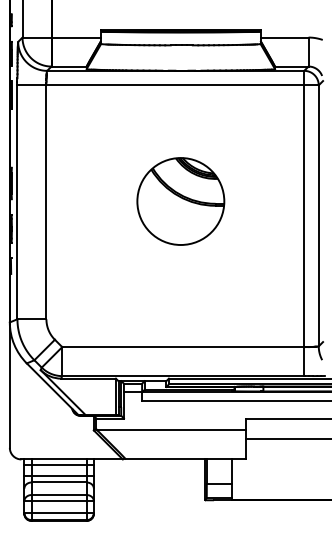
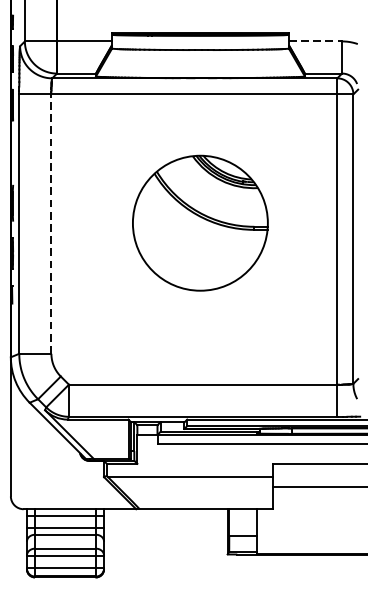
line: (285, 37) -> (316, 41), solid -> dashed
line: (46, 201) -> (51, 223), solid -> dashed
part: (180, 201) -> (200, 223), size x1.4

